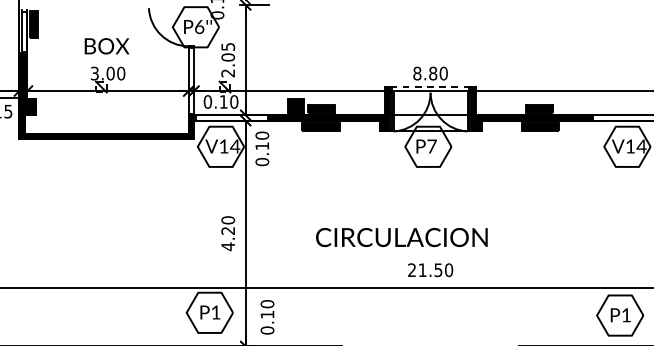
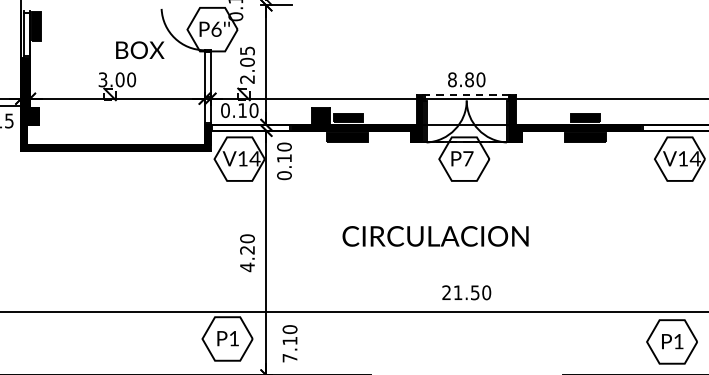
text: (107, 46) -> (140, 50), moved
text: (401, 237) -> (435, 236), moved
text: (266, 329) -> (289, 357), 0.10 -> 7.10

